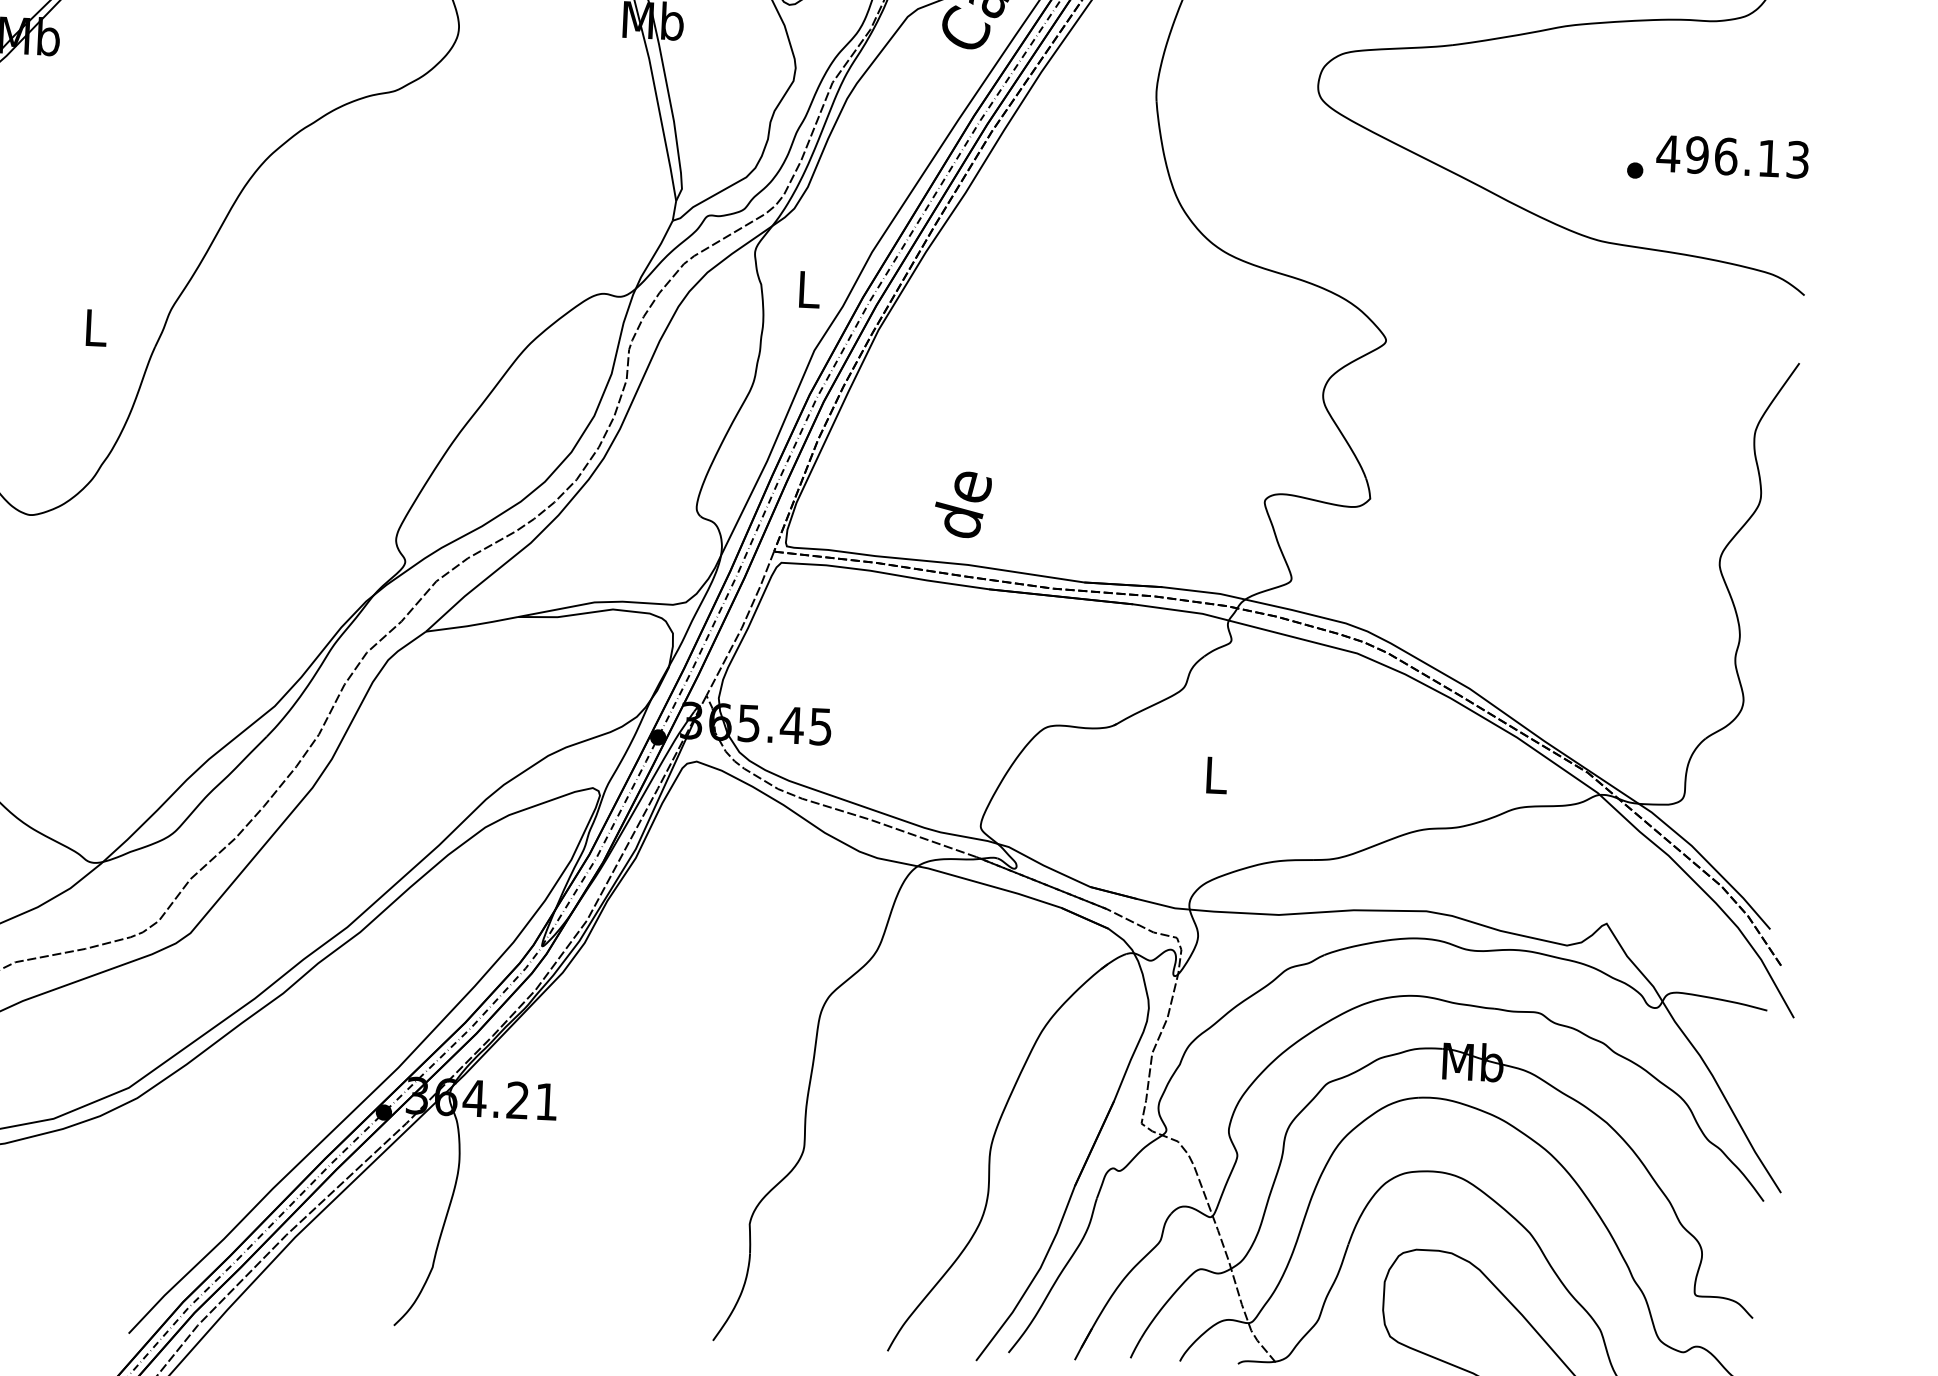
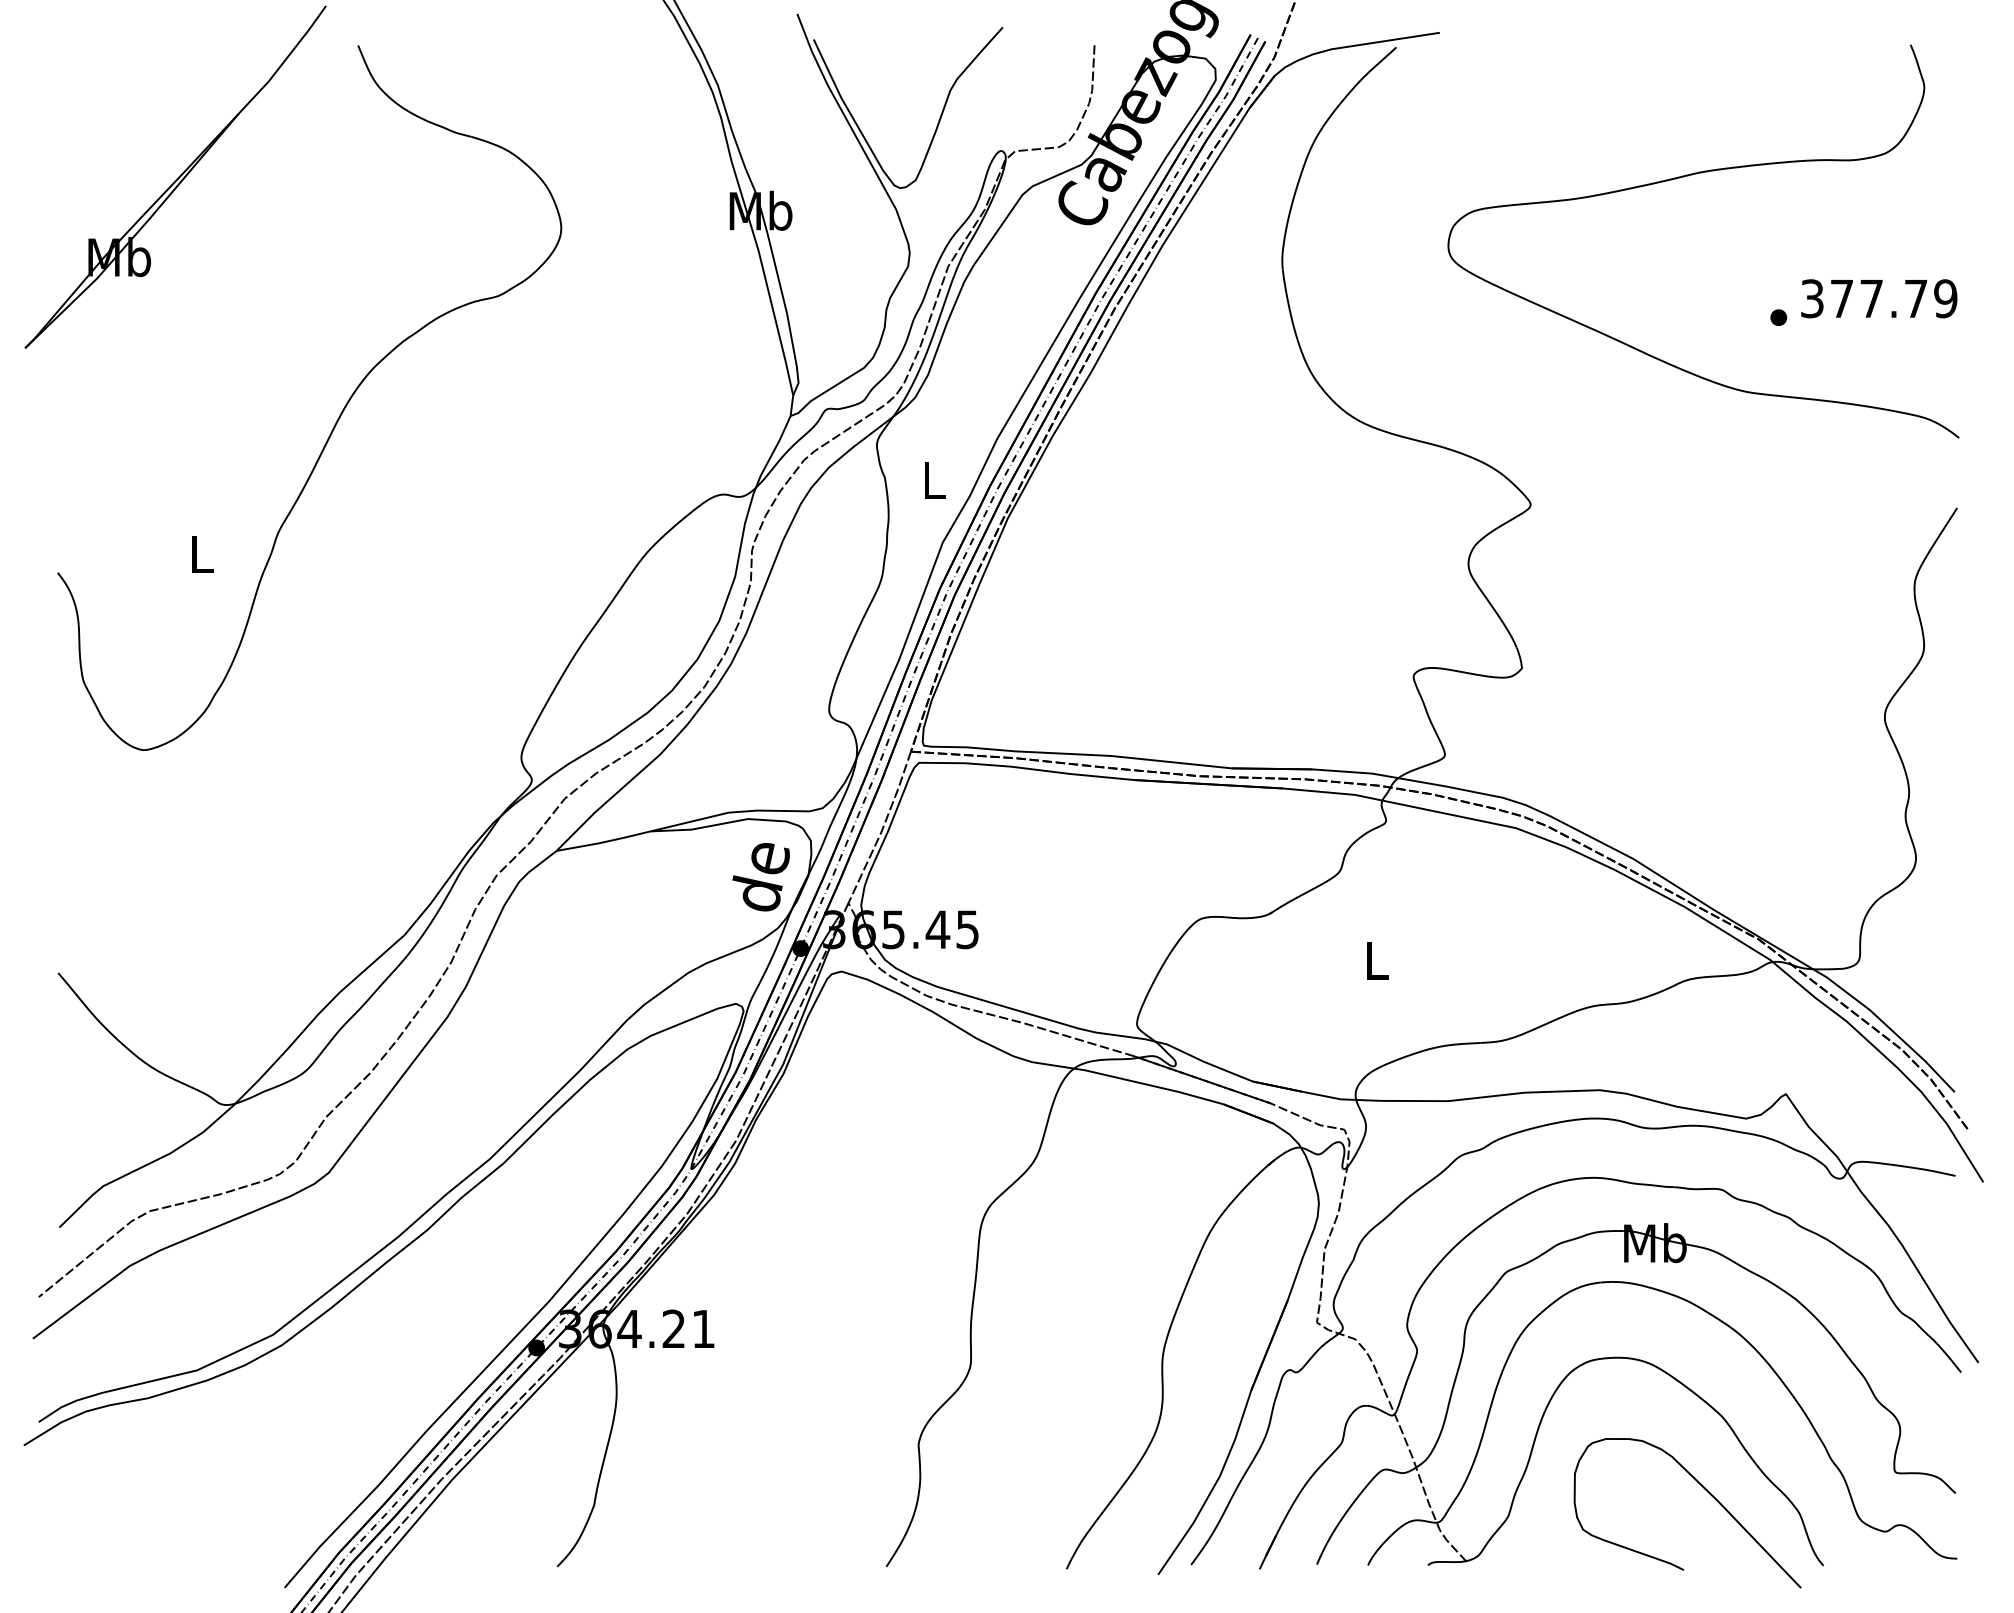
text: (1732, 156) -> (1878, 298), 496.13 -> 377.79
text: (962, 504) -> (760, 877), moved

